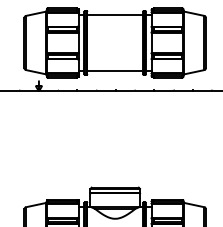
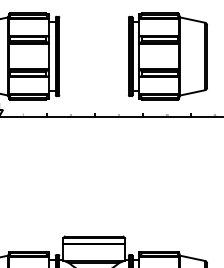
line: (115, 15) -> (94, 22), removed
line: (115, 70) -> (94, 90), removed

